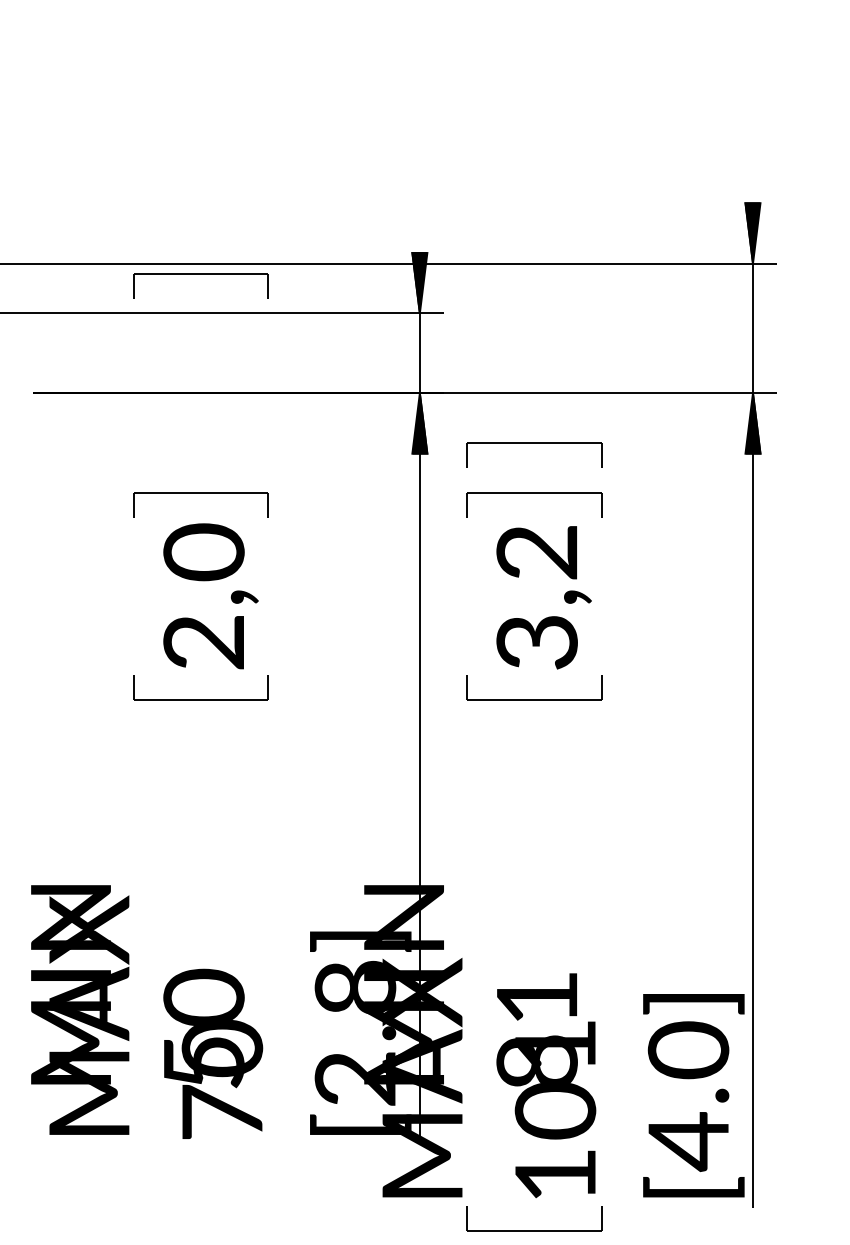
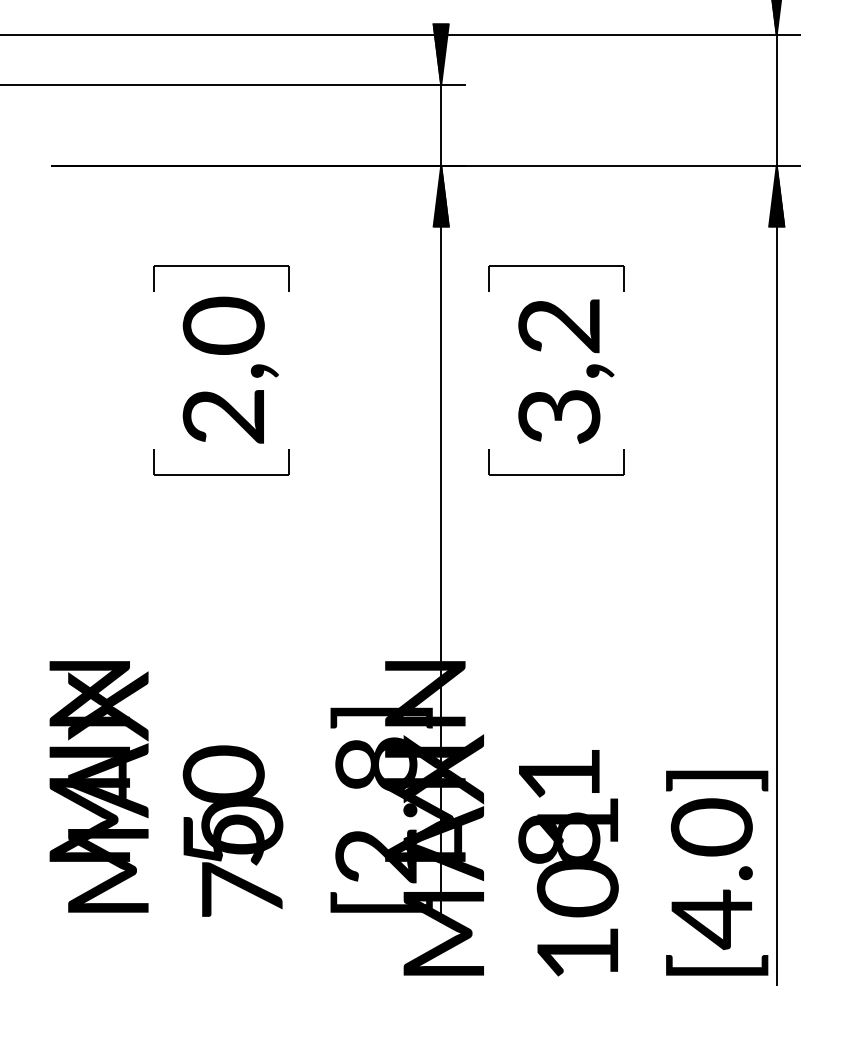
part: (200, 274) -> (220, 46), removed
part: (534, 443) -> (556, 216), removed
part: (534, 1230) -> (556, 1008), removed

